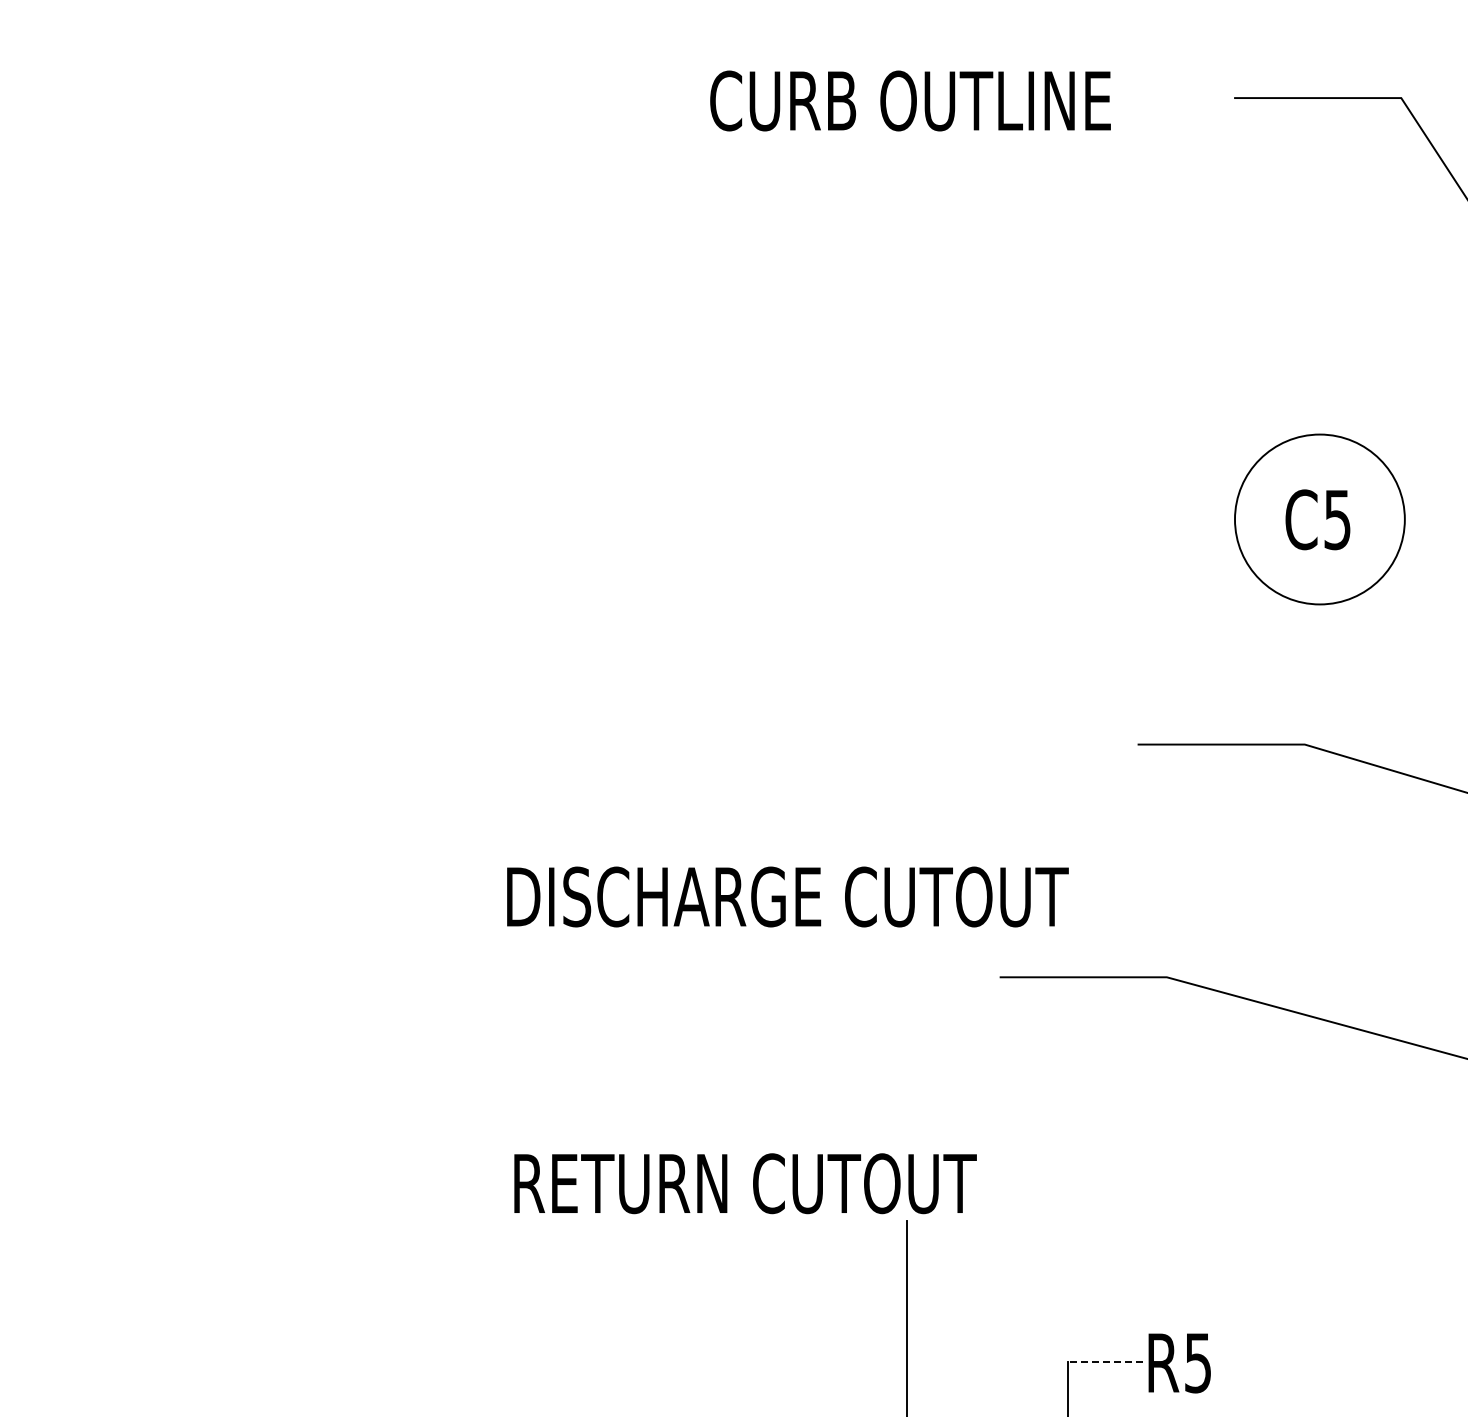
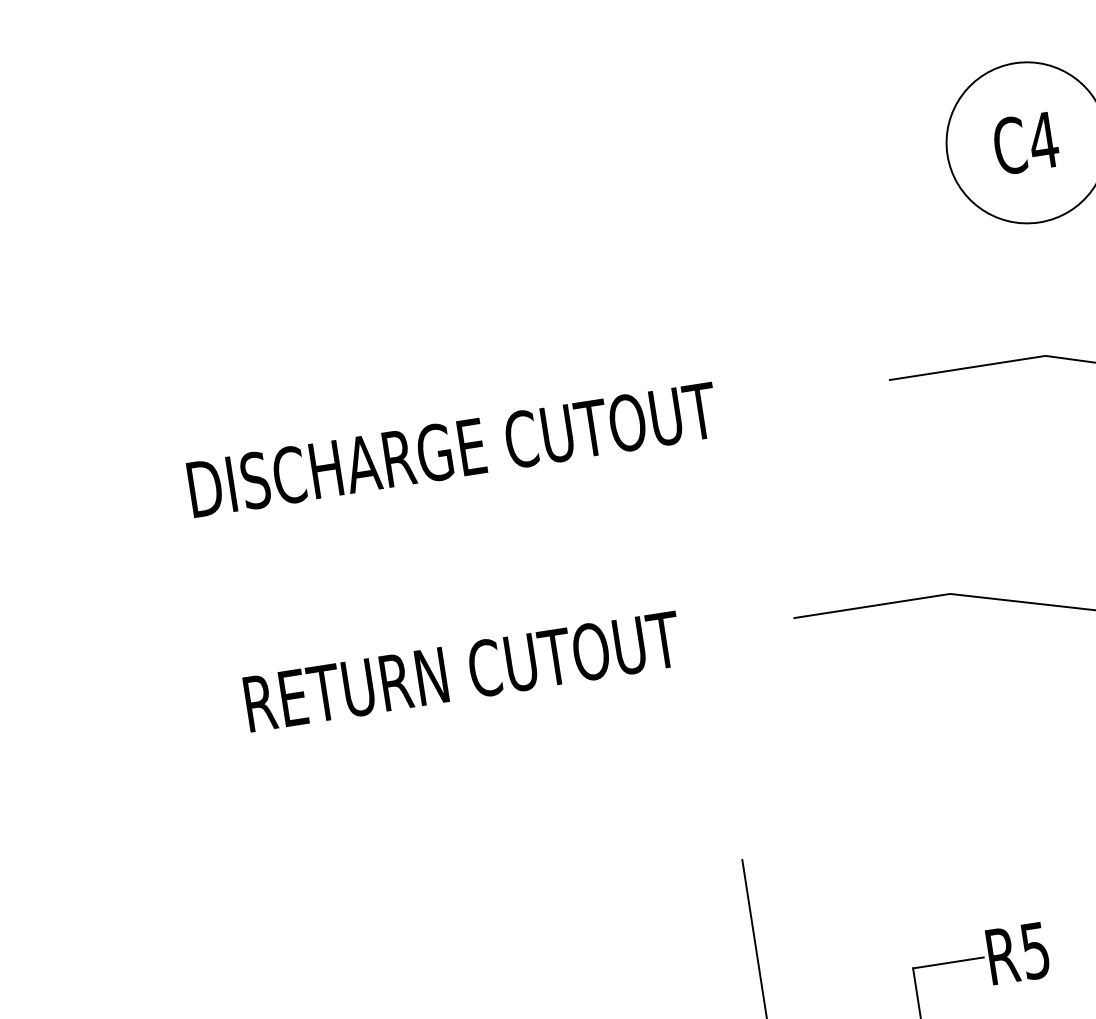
text: (1337, 520) -> (1043, 141), C5 -> C4
text: (787, 896) -> (452, 449), moved
text: (745, 1183) -> (462, 671), moved
line: (1105, 1361) -> (948, 962), dashed -> solid

